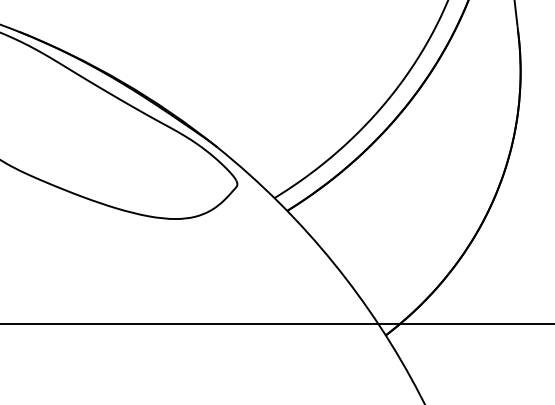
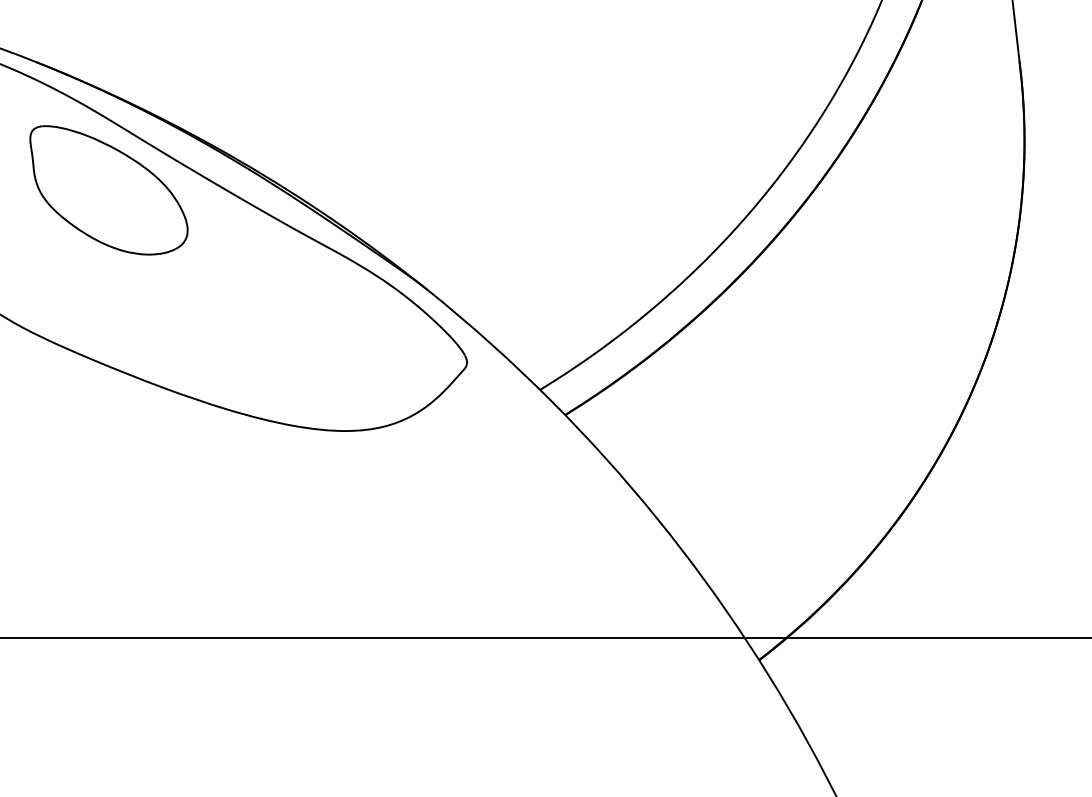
part: (55, 96) -> (109, 189), added

